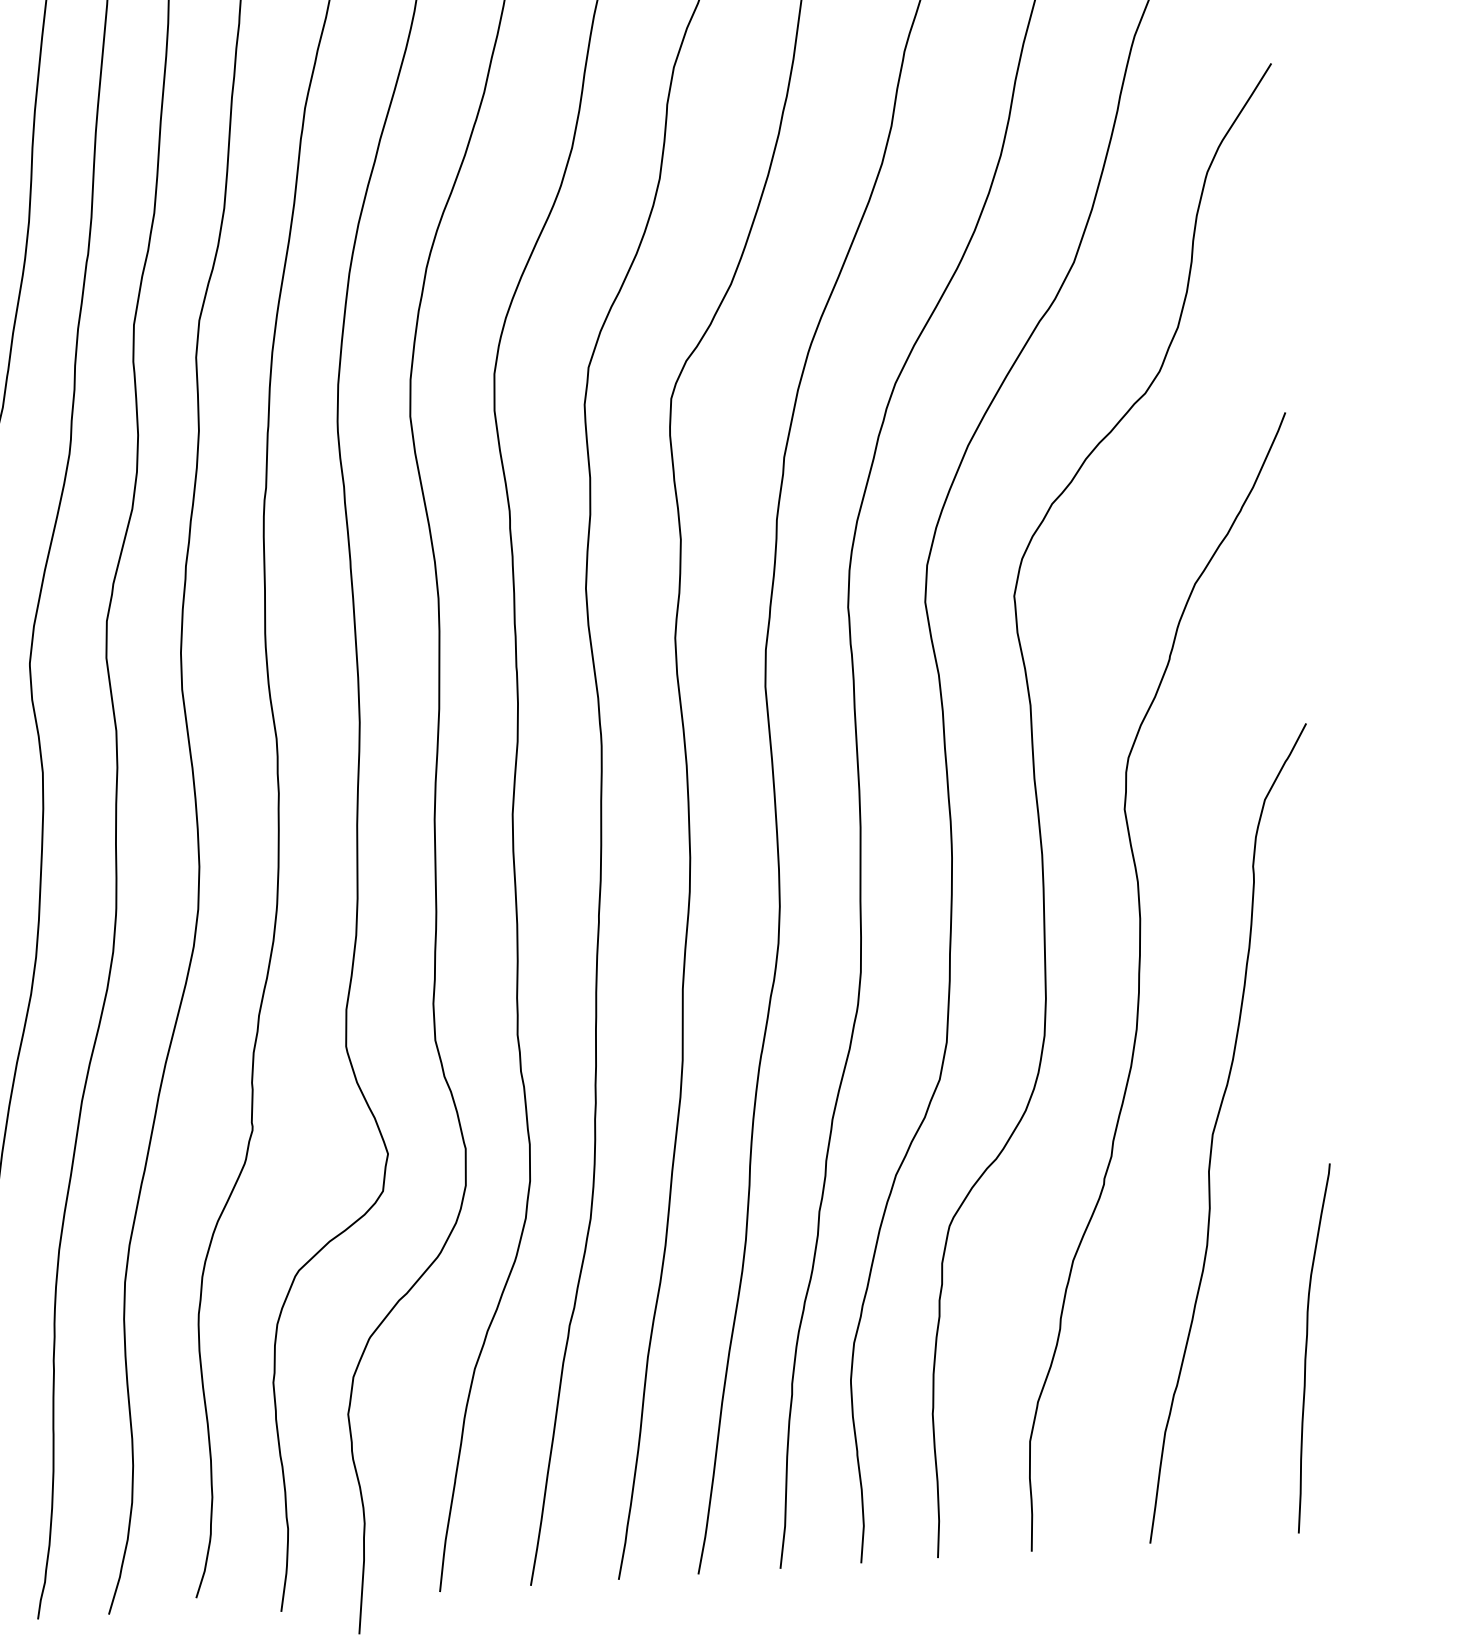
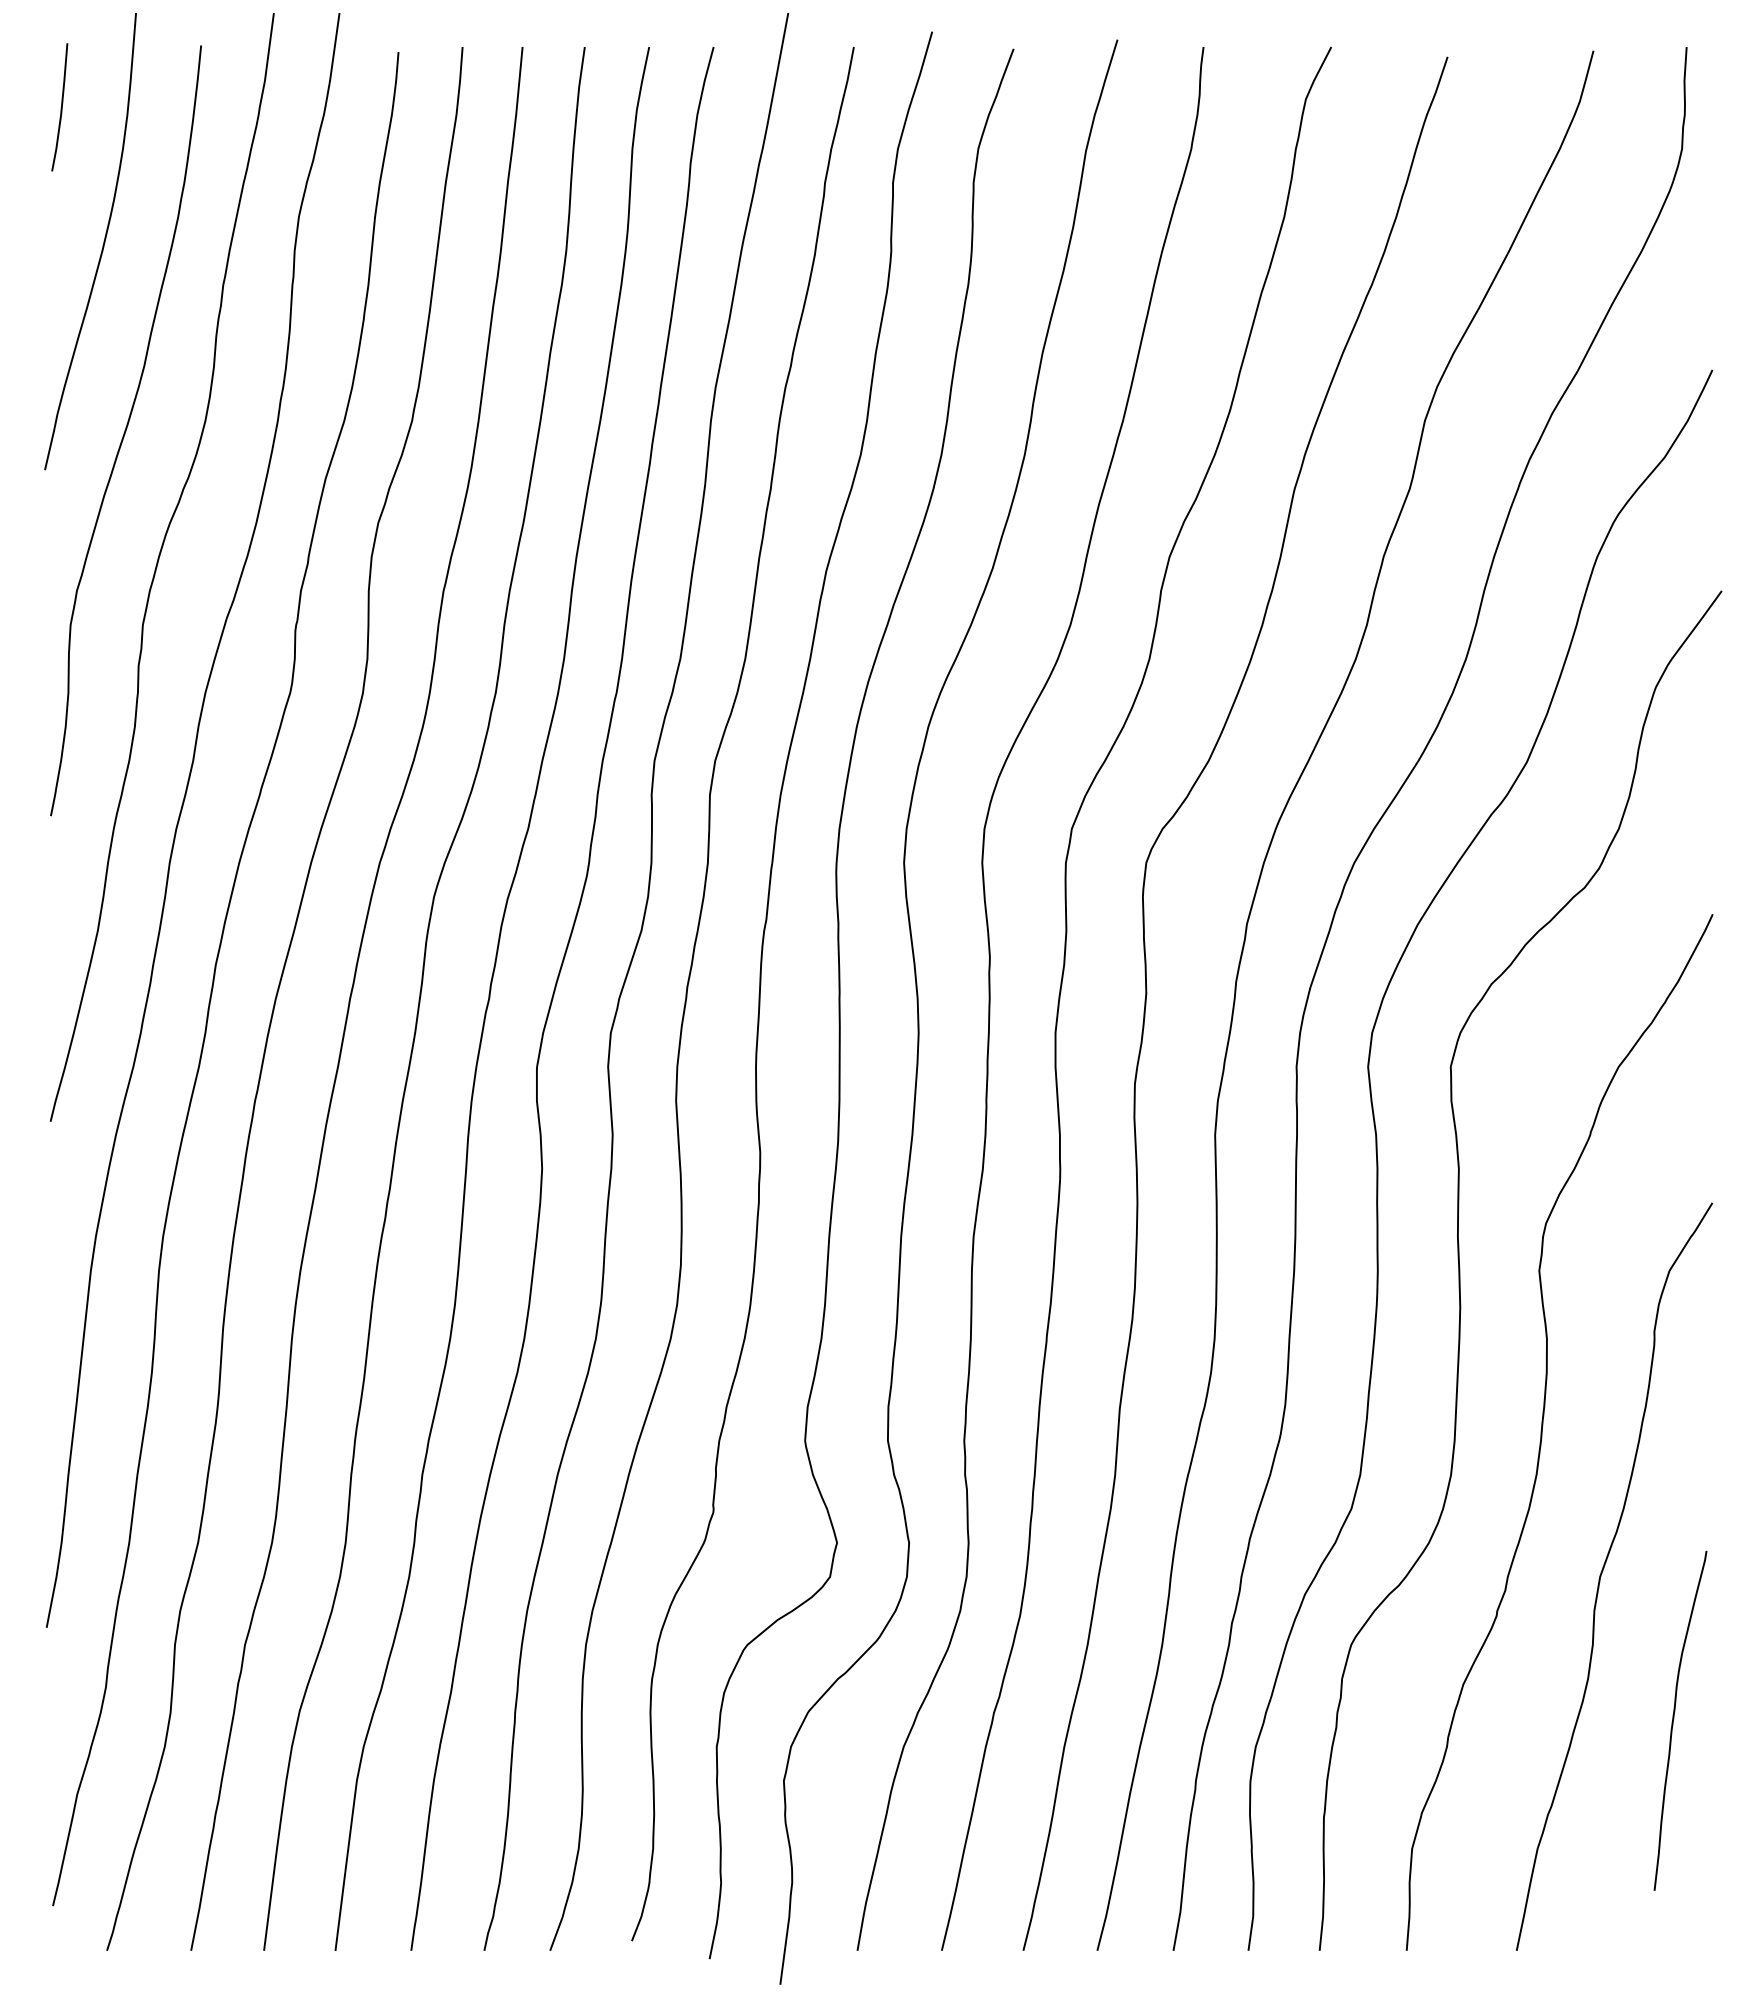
curve: (1307, 1346) -> (1674, 1718), moved

